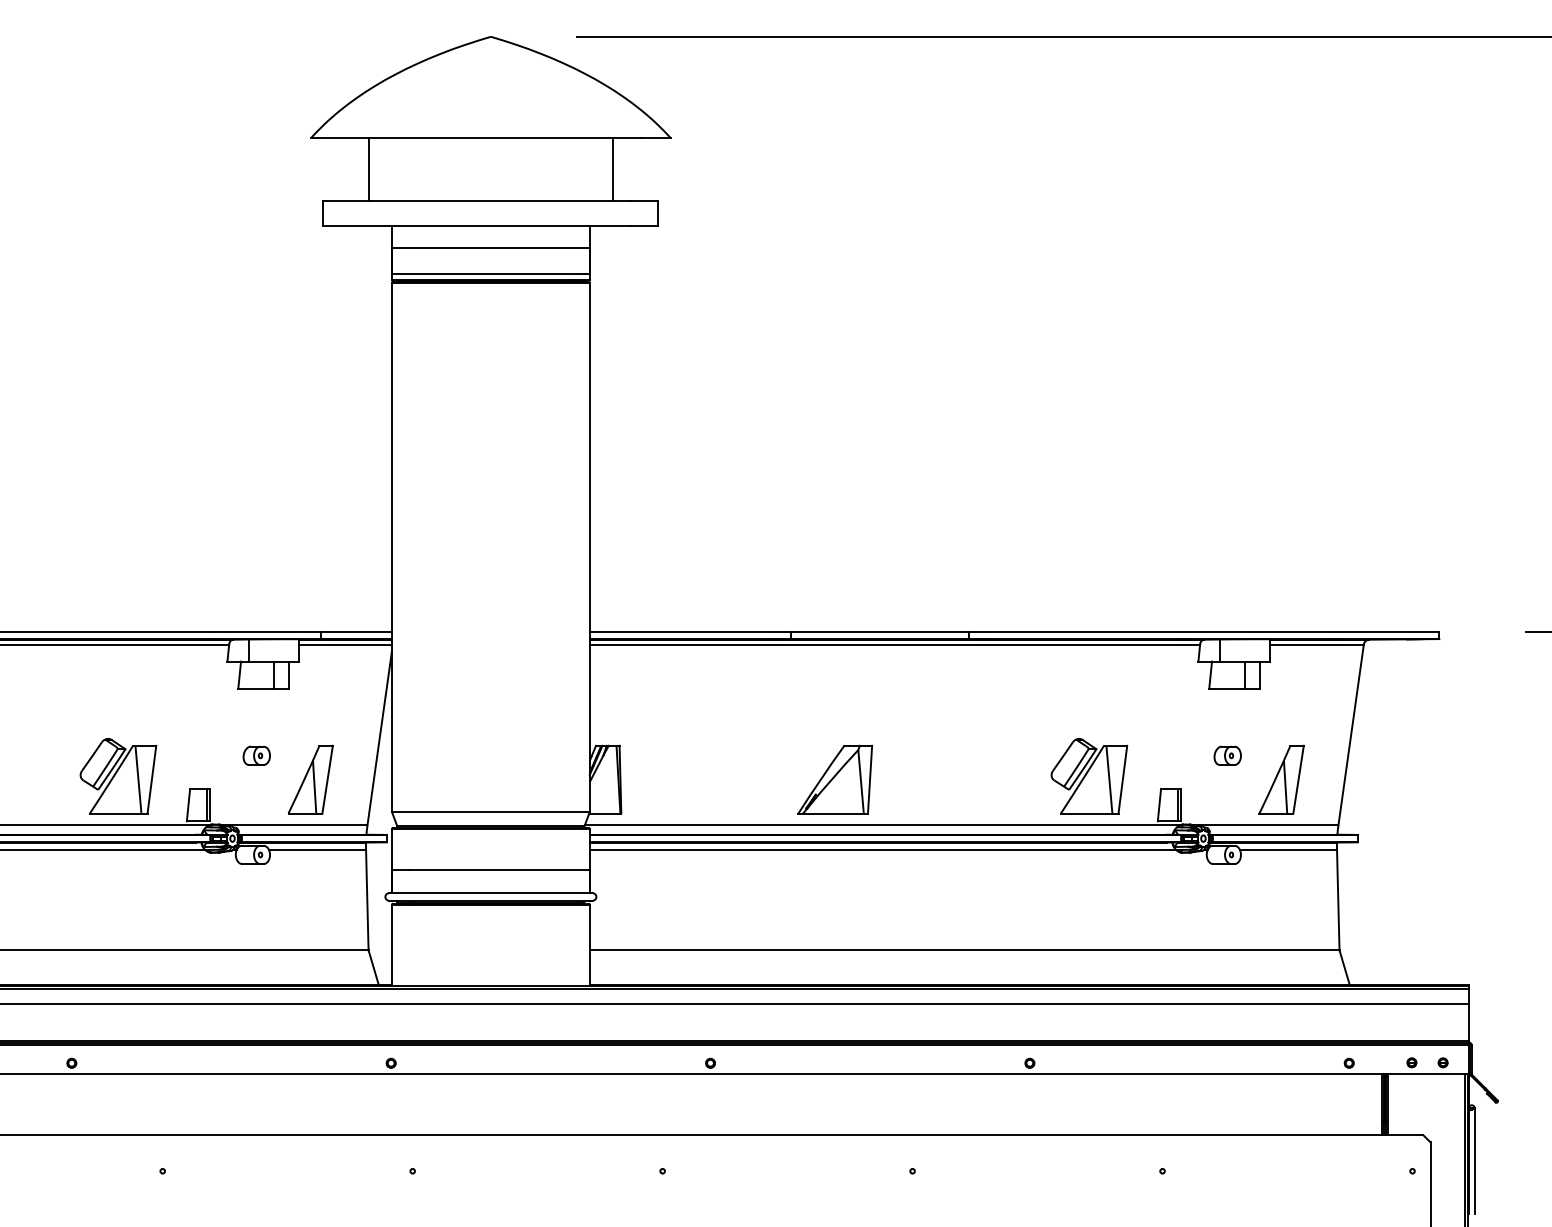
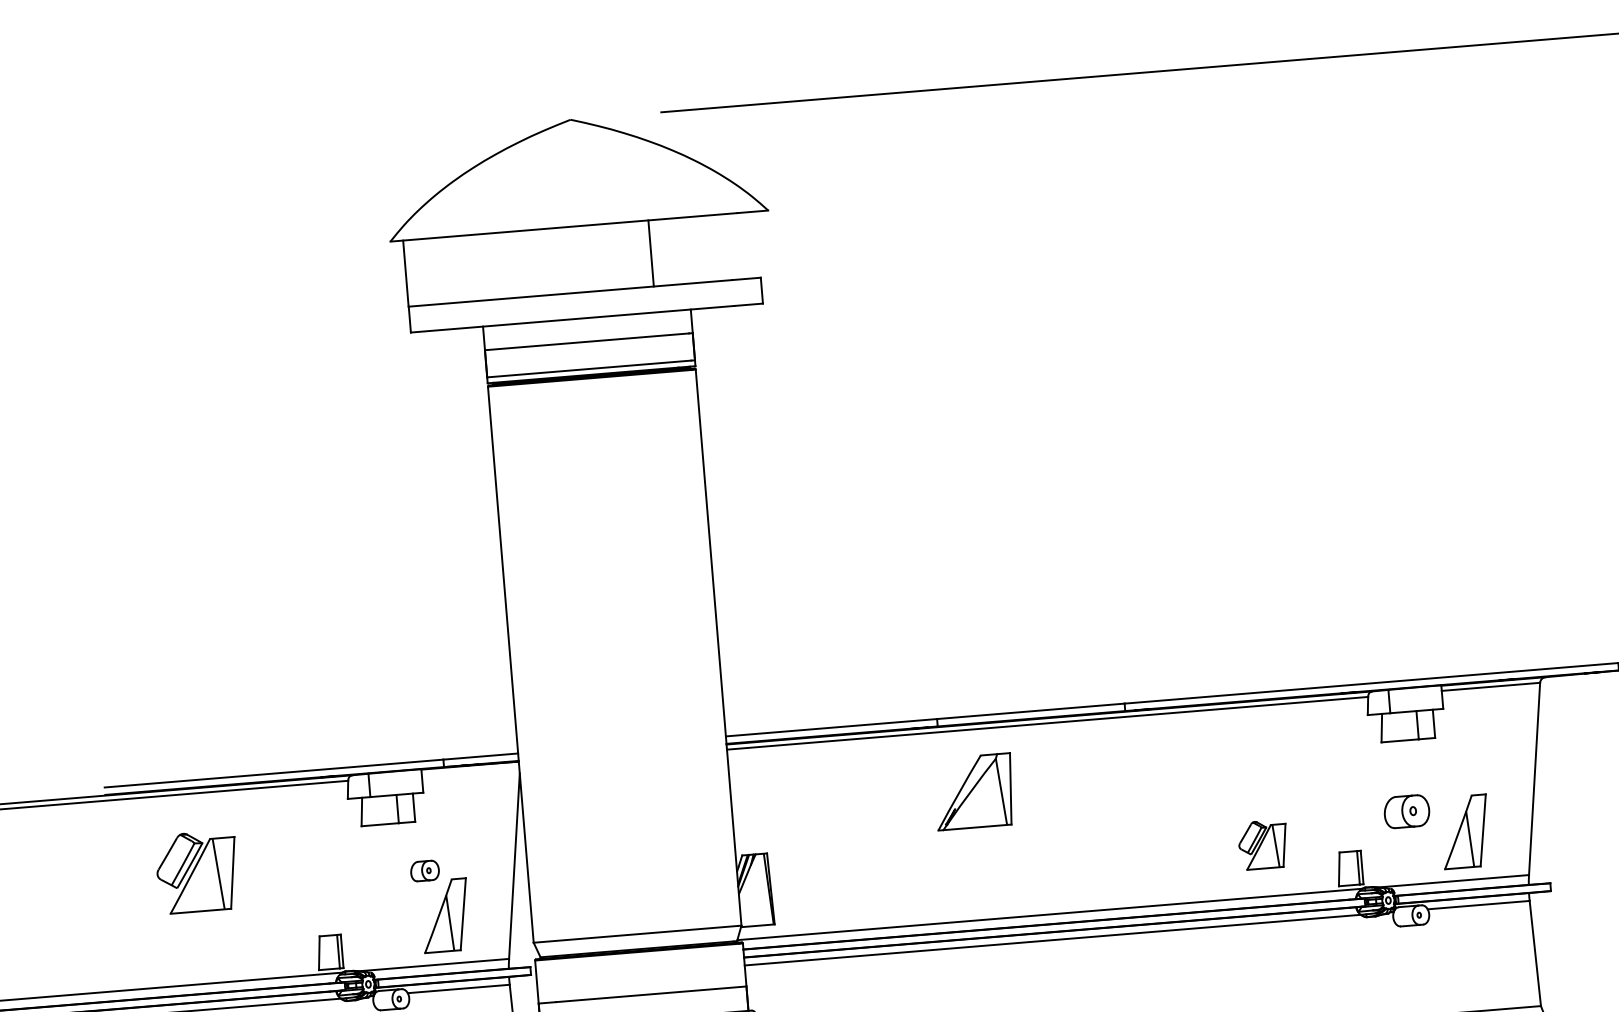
line: (369, 169) -> (406, 273), moved
line: (612, 169) -> (651, 253), moved
line: (345, 644) -> (470, 770), removed
part: (256, 755) -> (424, 870), moved
part: (1227, 755) -> (1406, 811), size x1.6
part: (118, 776) -> (197, 872), moved
part: (1089, 776) -> (1263, 845), size x0.6
part: (835, 779) -> (974, 791), moved

